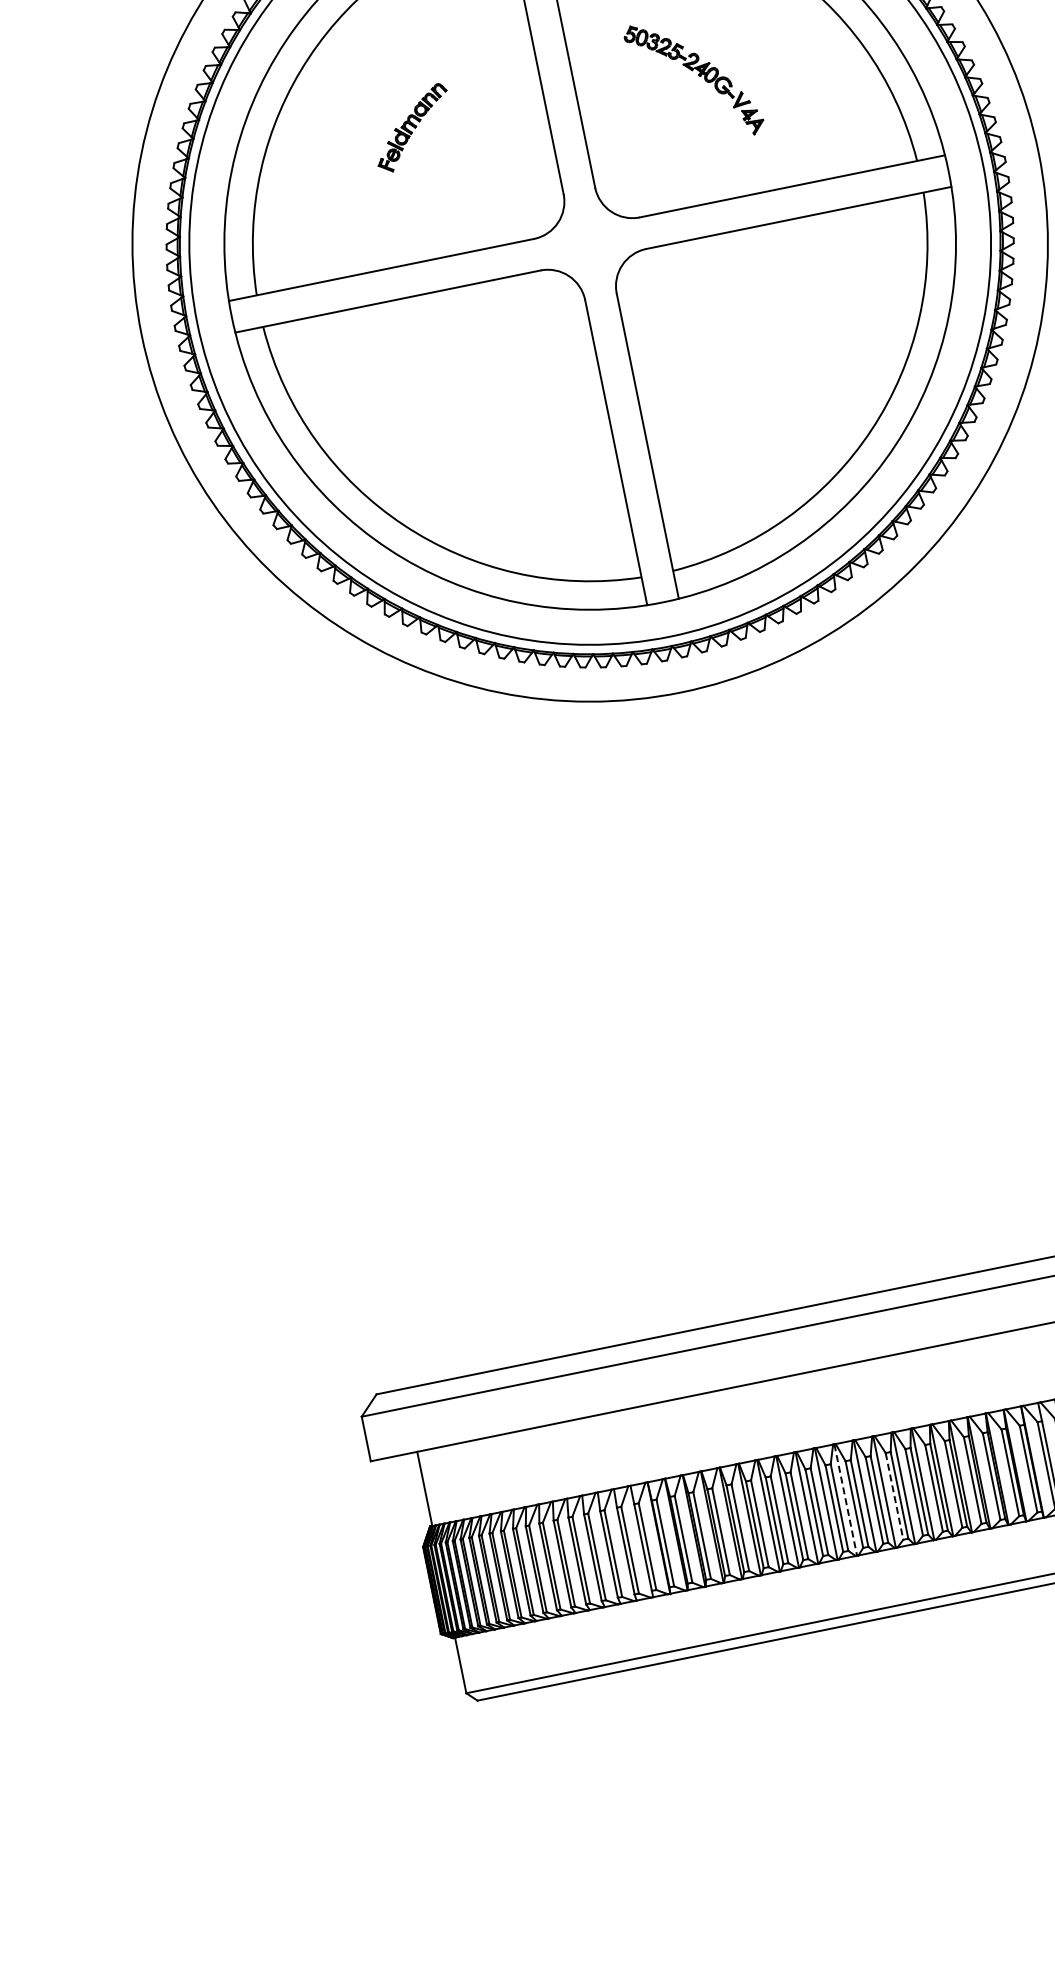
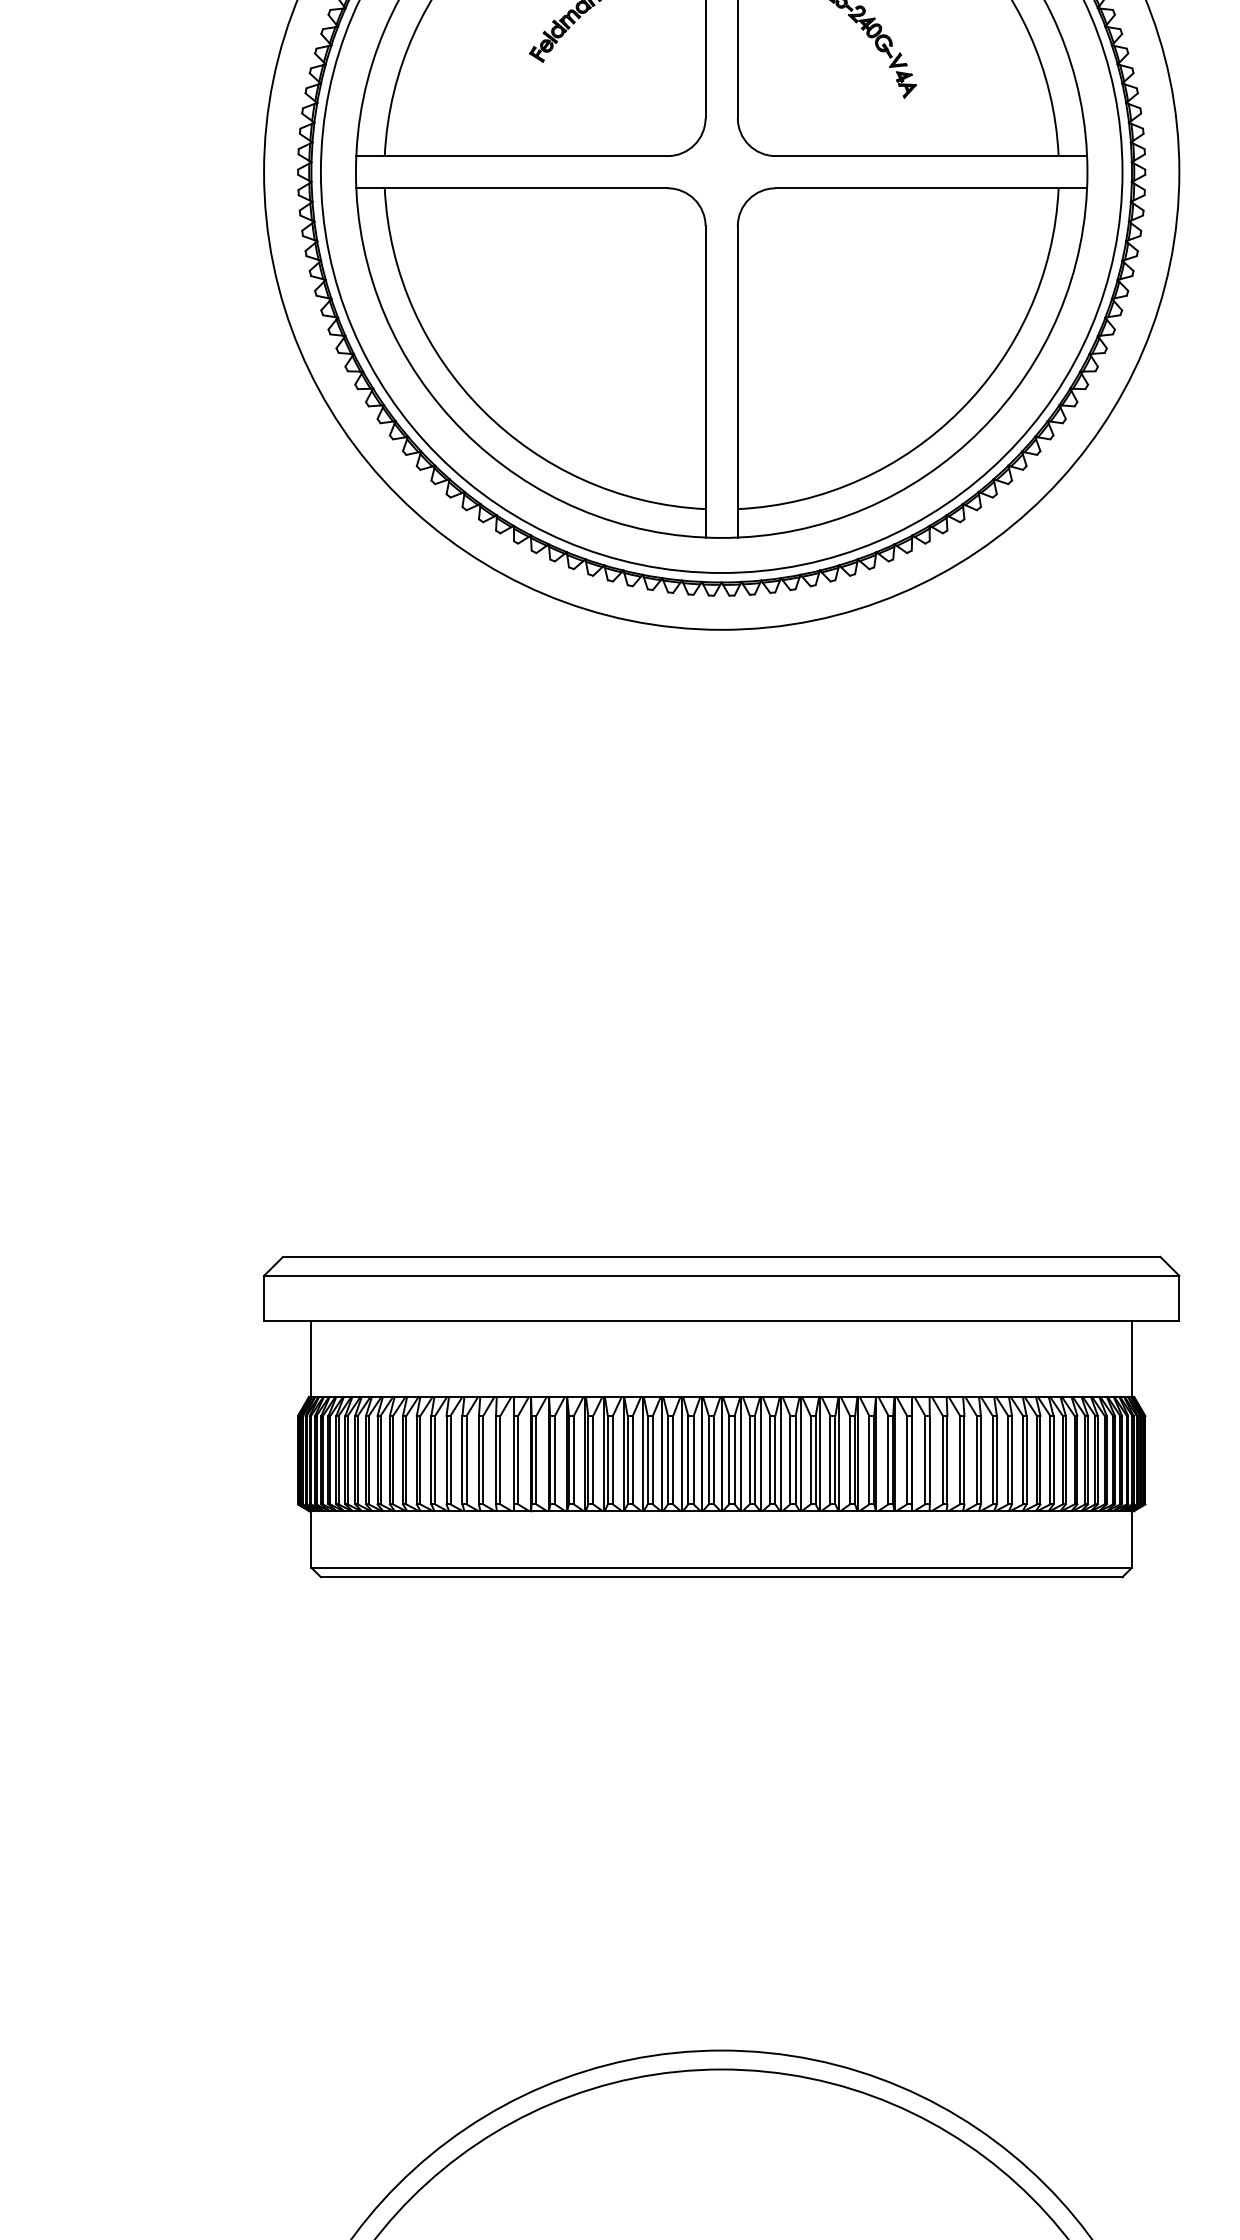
line: (894, 1496) -> (770, 1460), dashed -> solid
line: (845, 1500) -> (721, 1454), dashed -> solid

